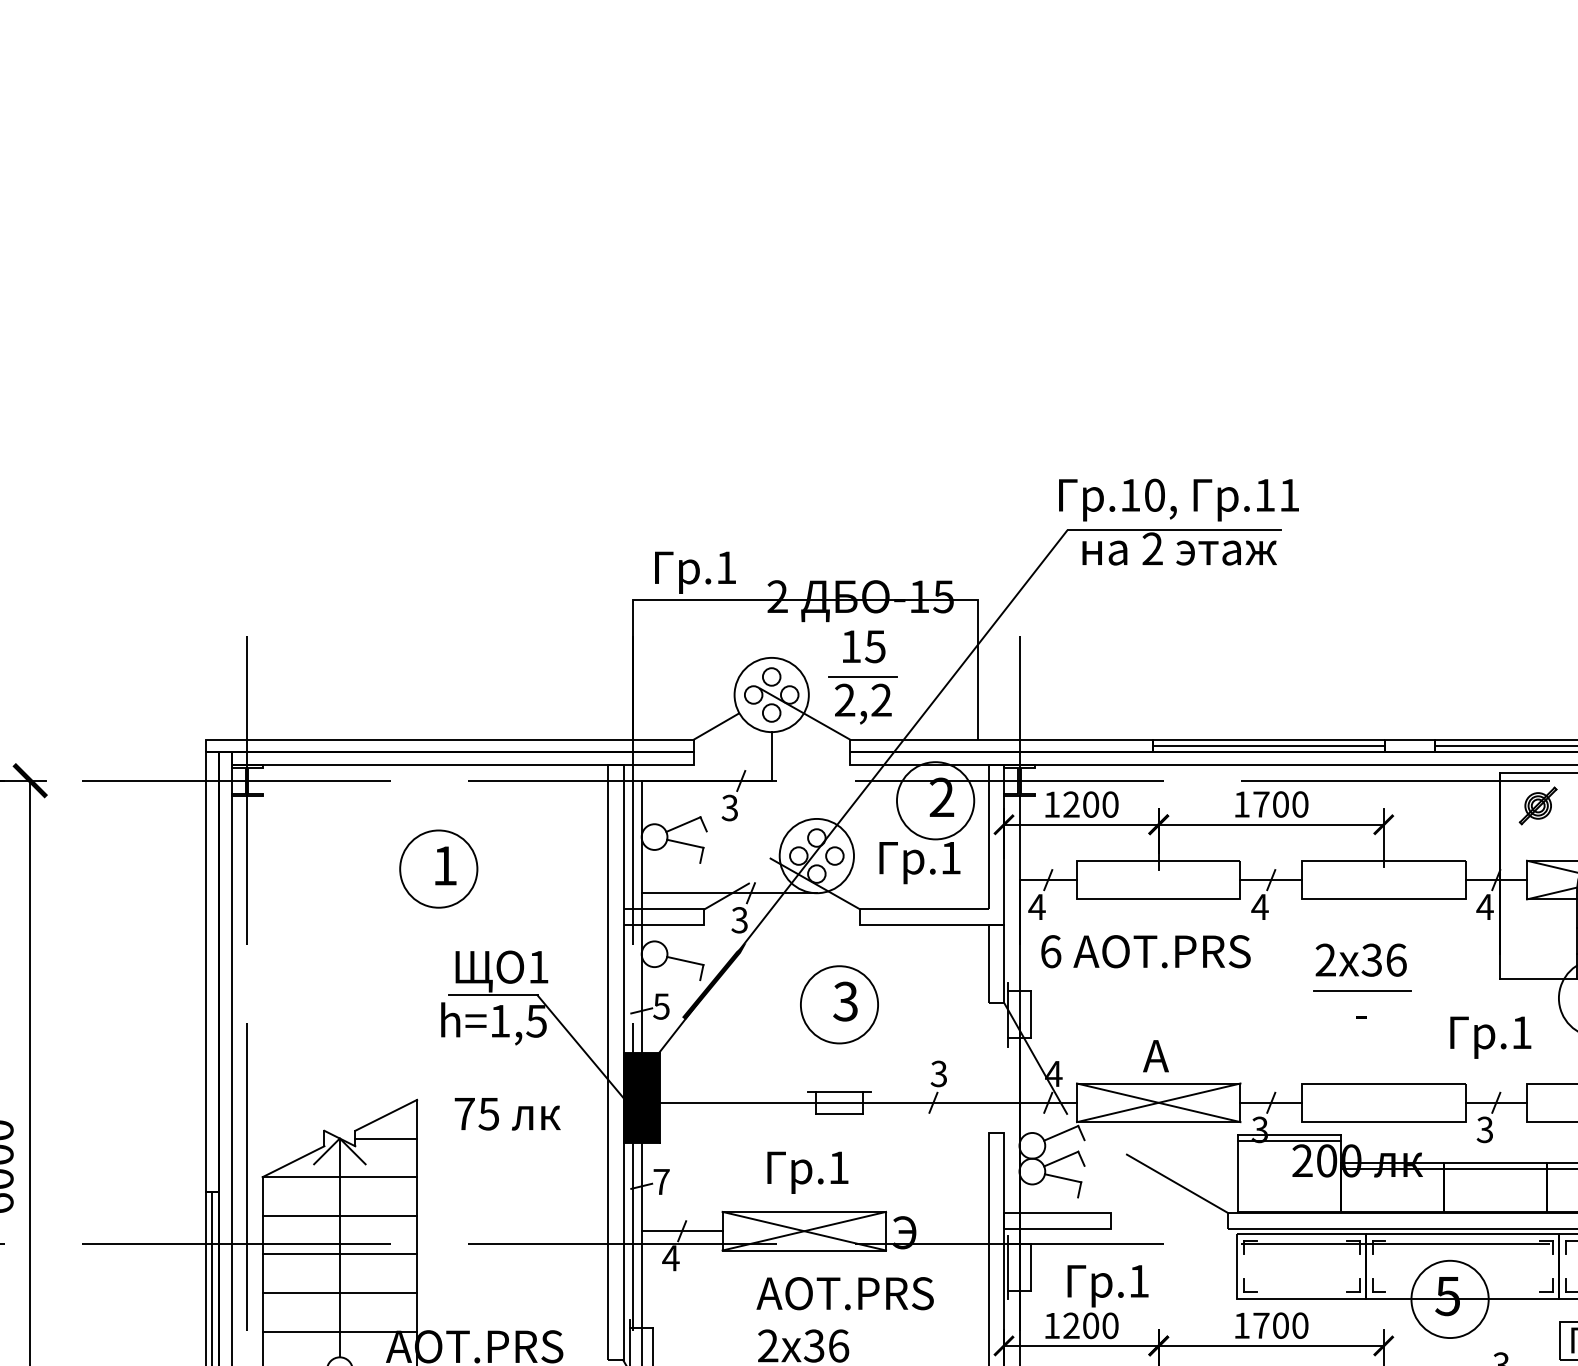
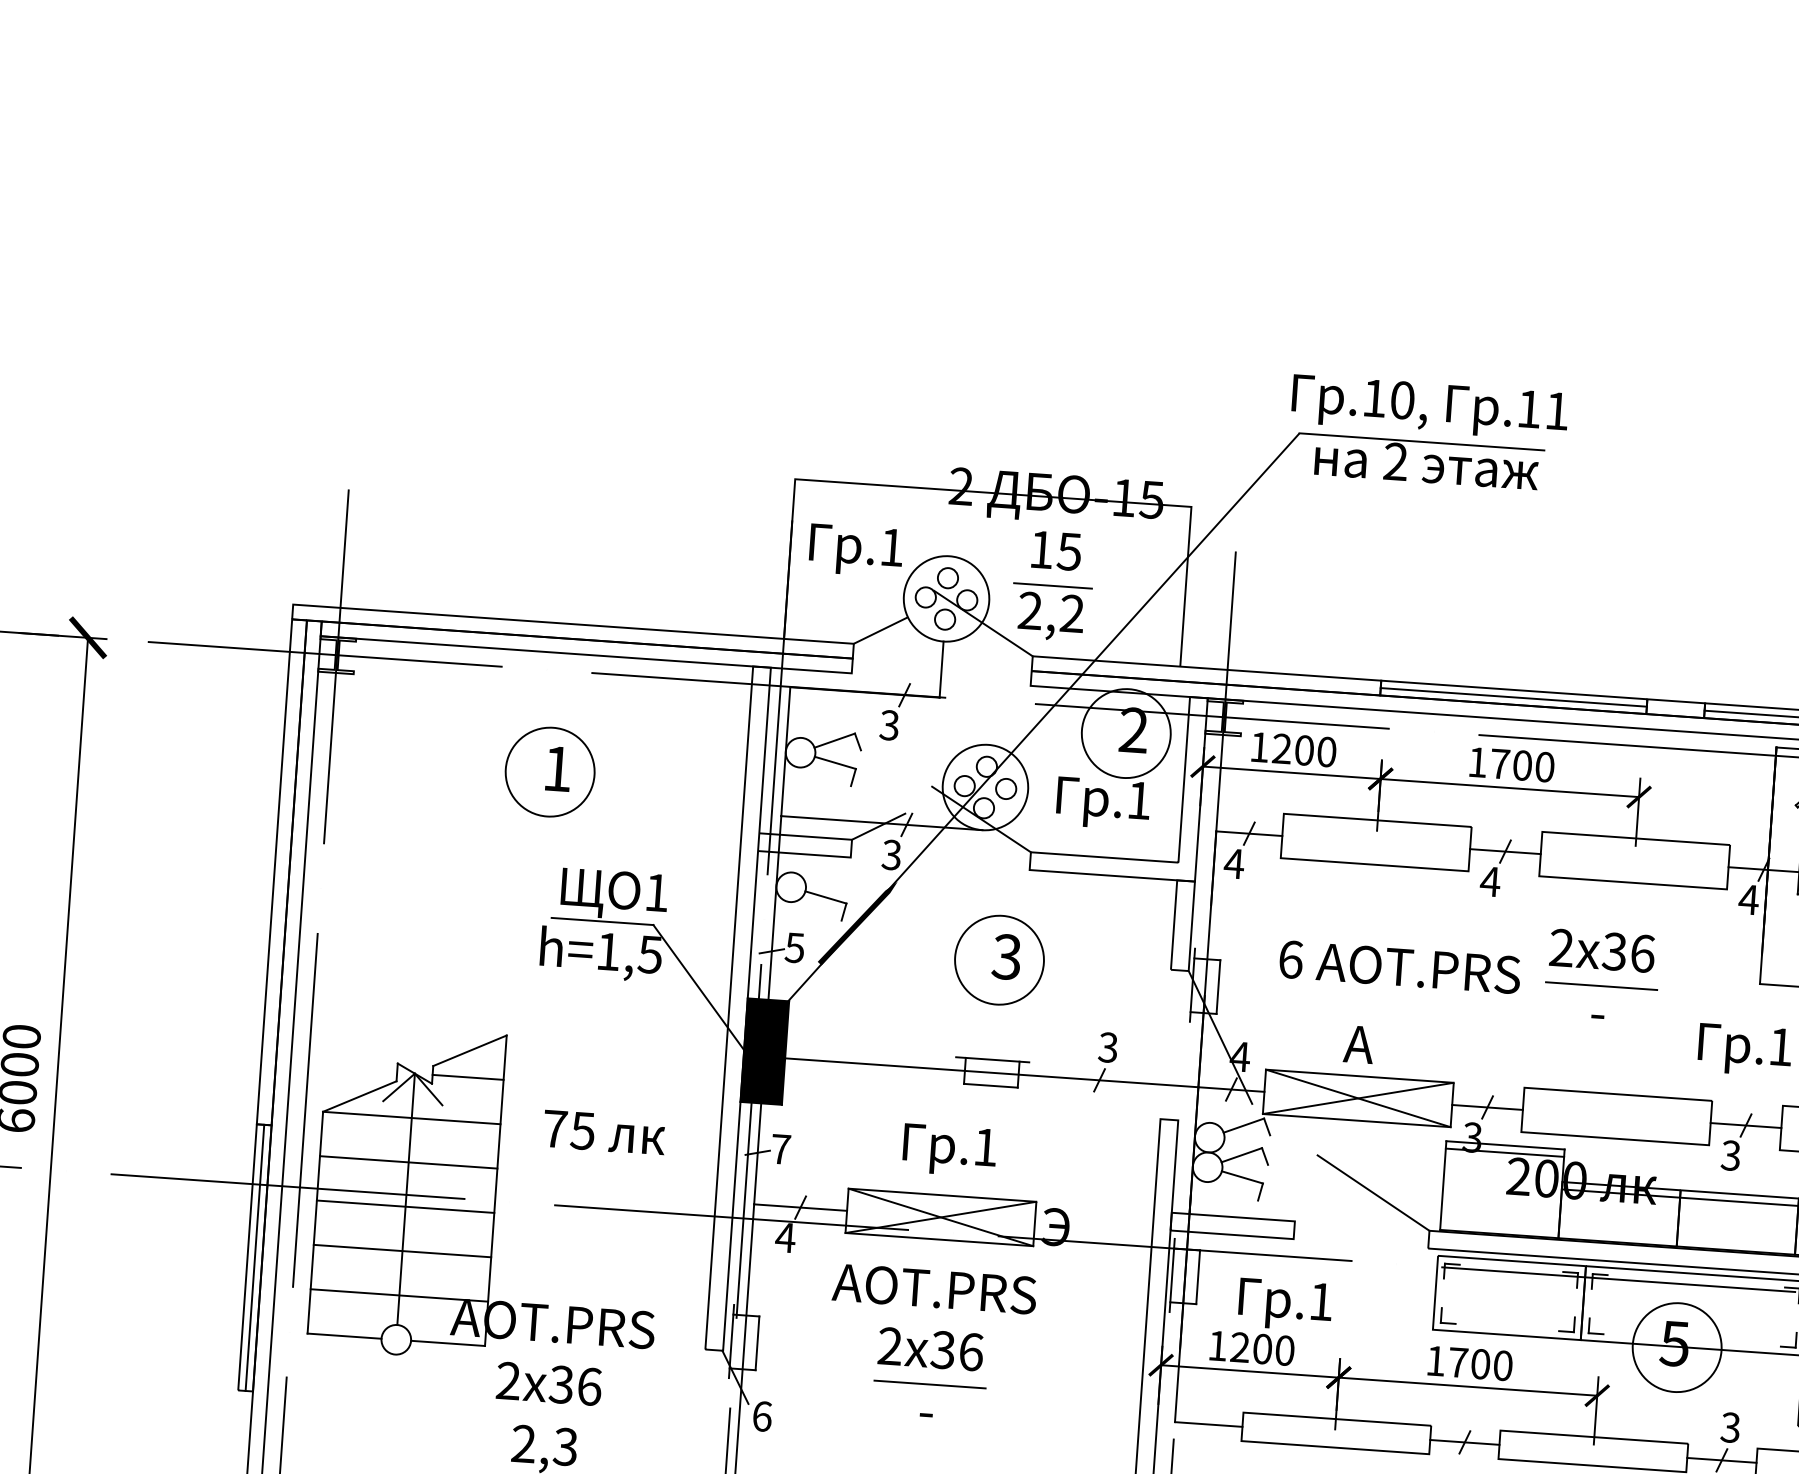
text: (695, 572) -> (856, 550), moved
text: (1145, 951) -> (1399, 967), moved
text: (507, 1114) -> (604, 1133), moved
text: (844, 1293) -> (933, 1288), moved

